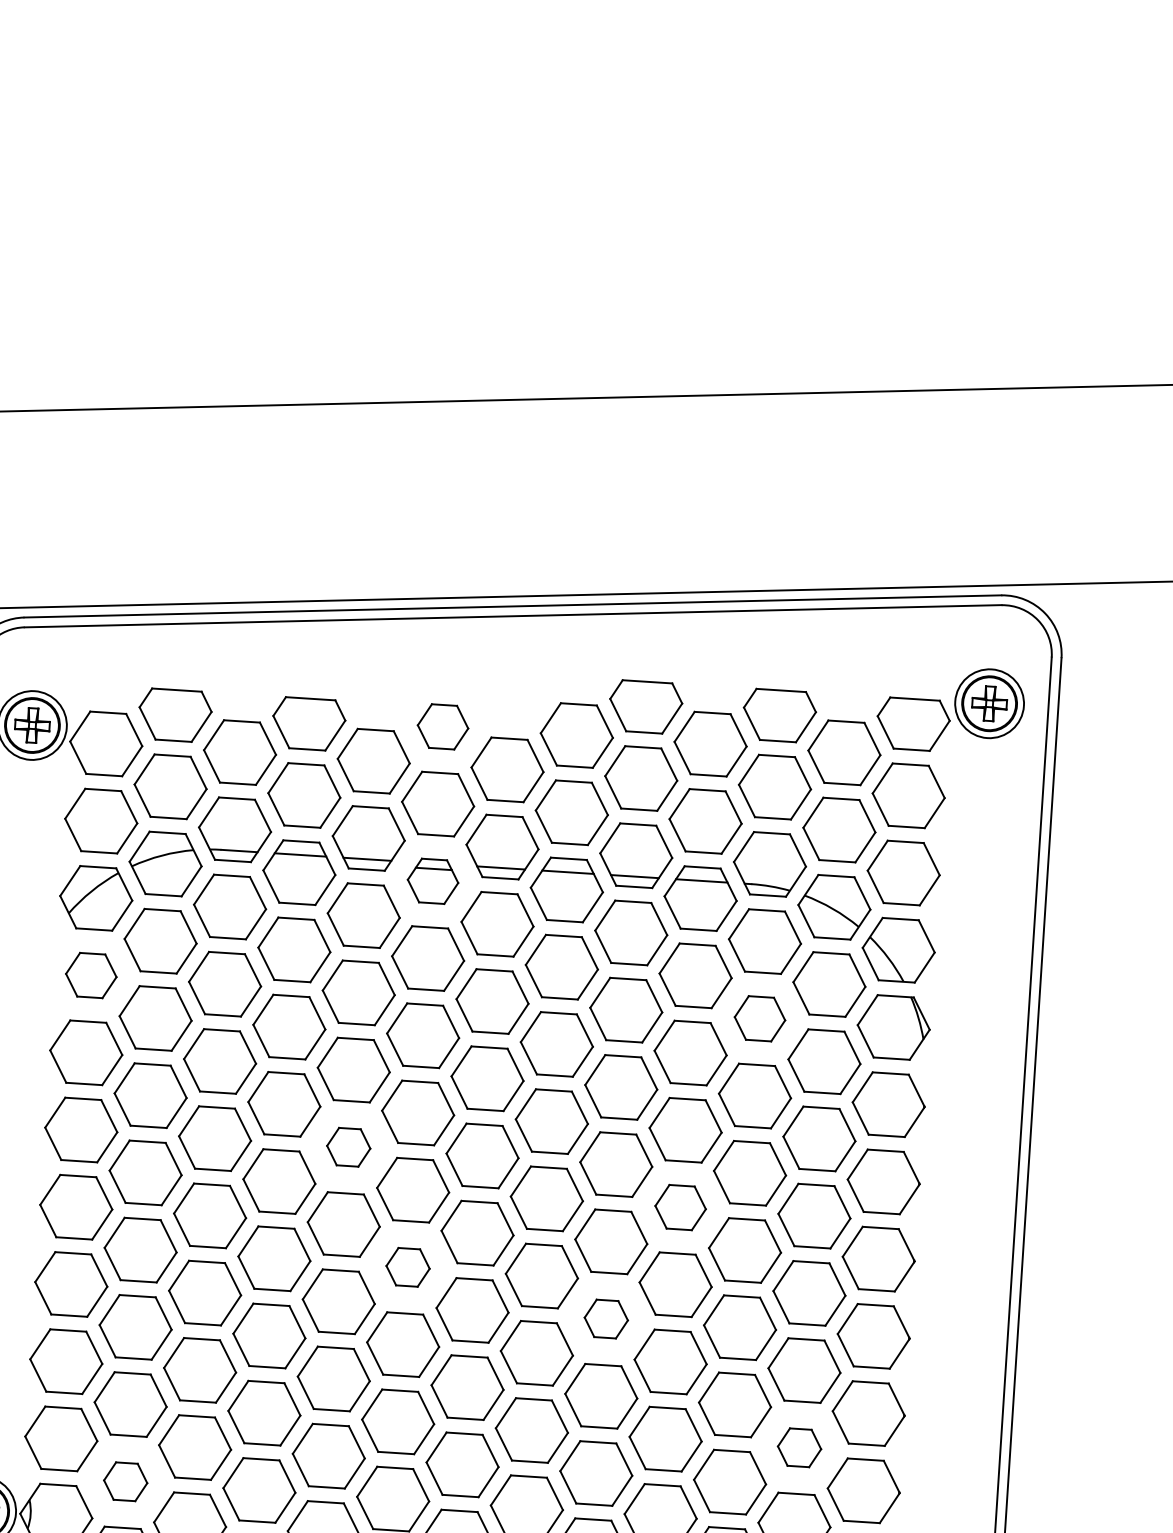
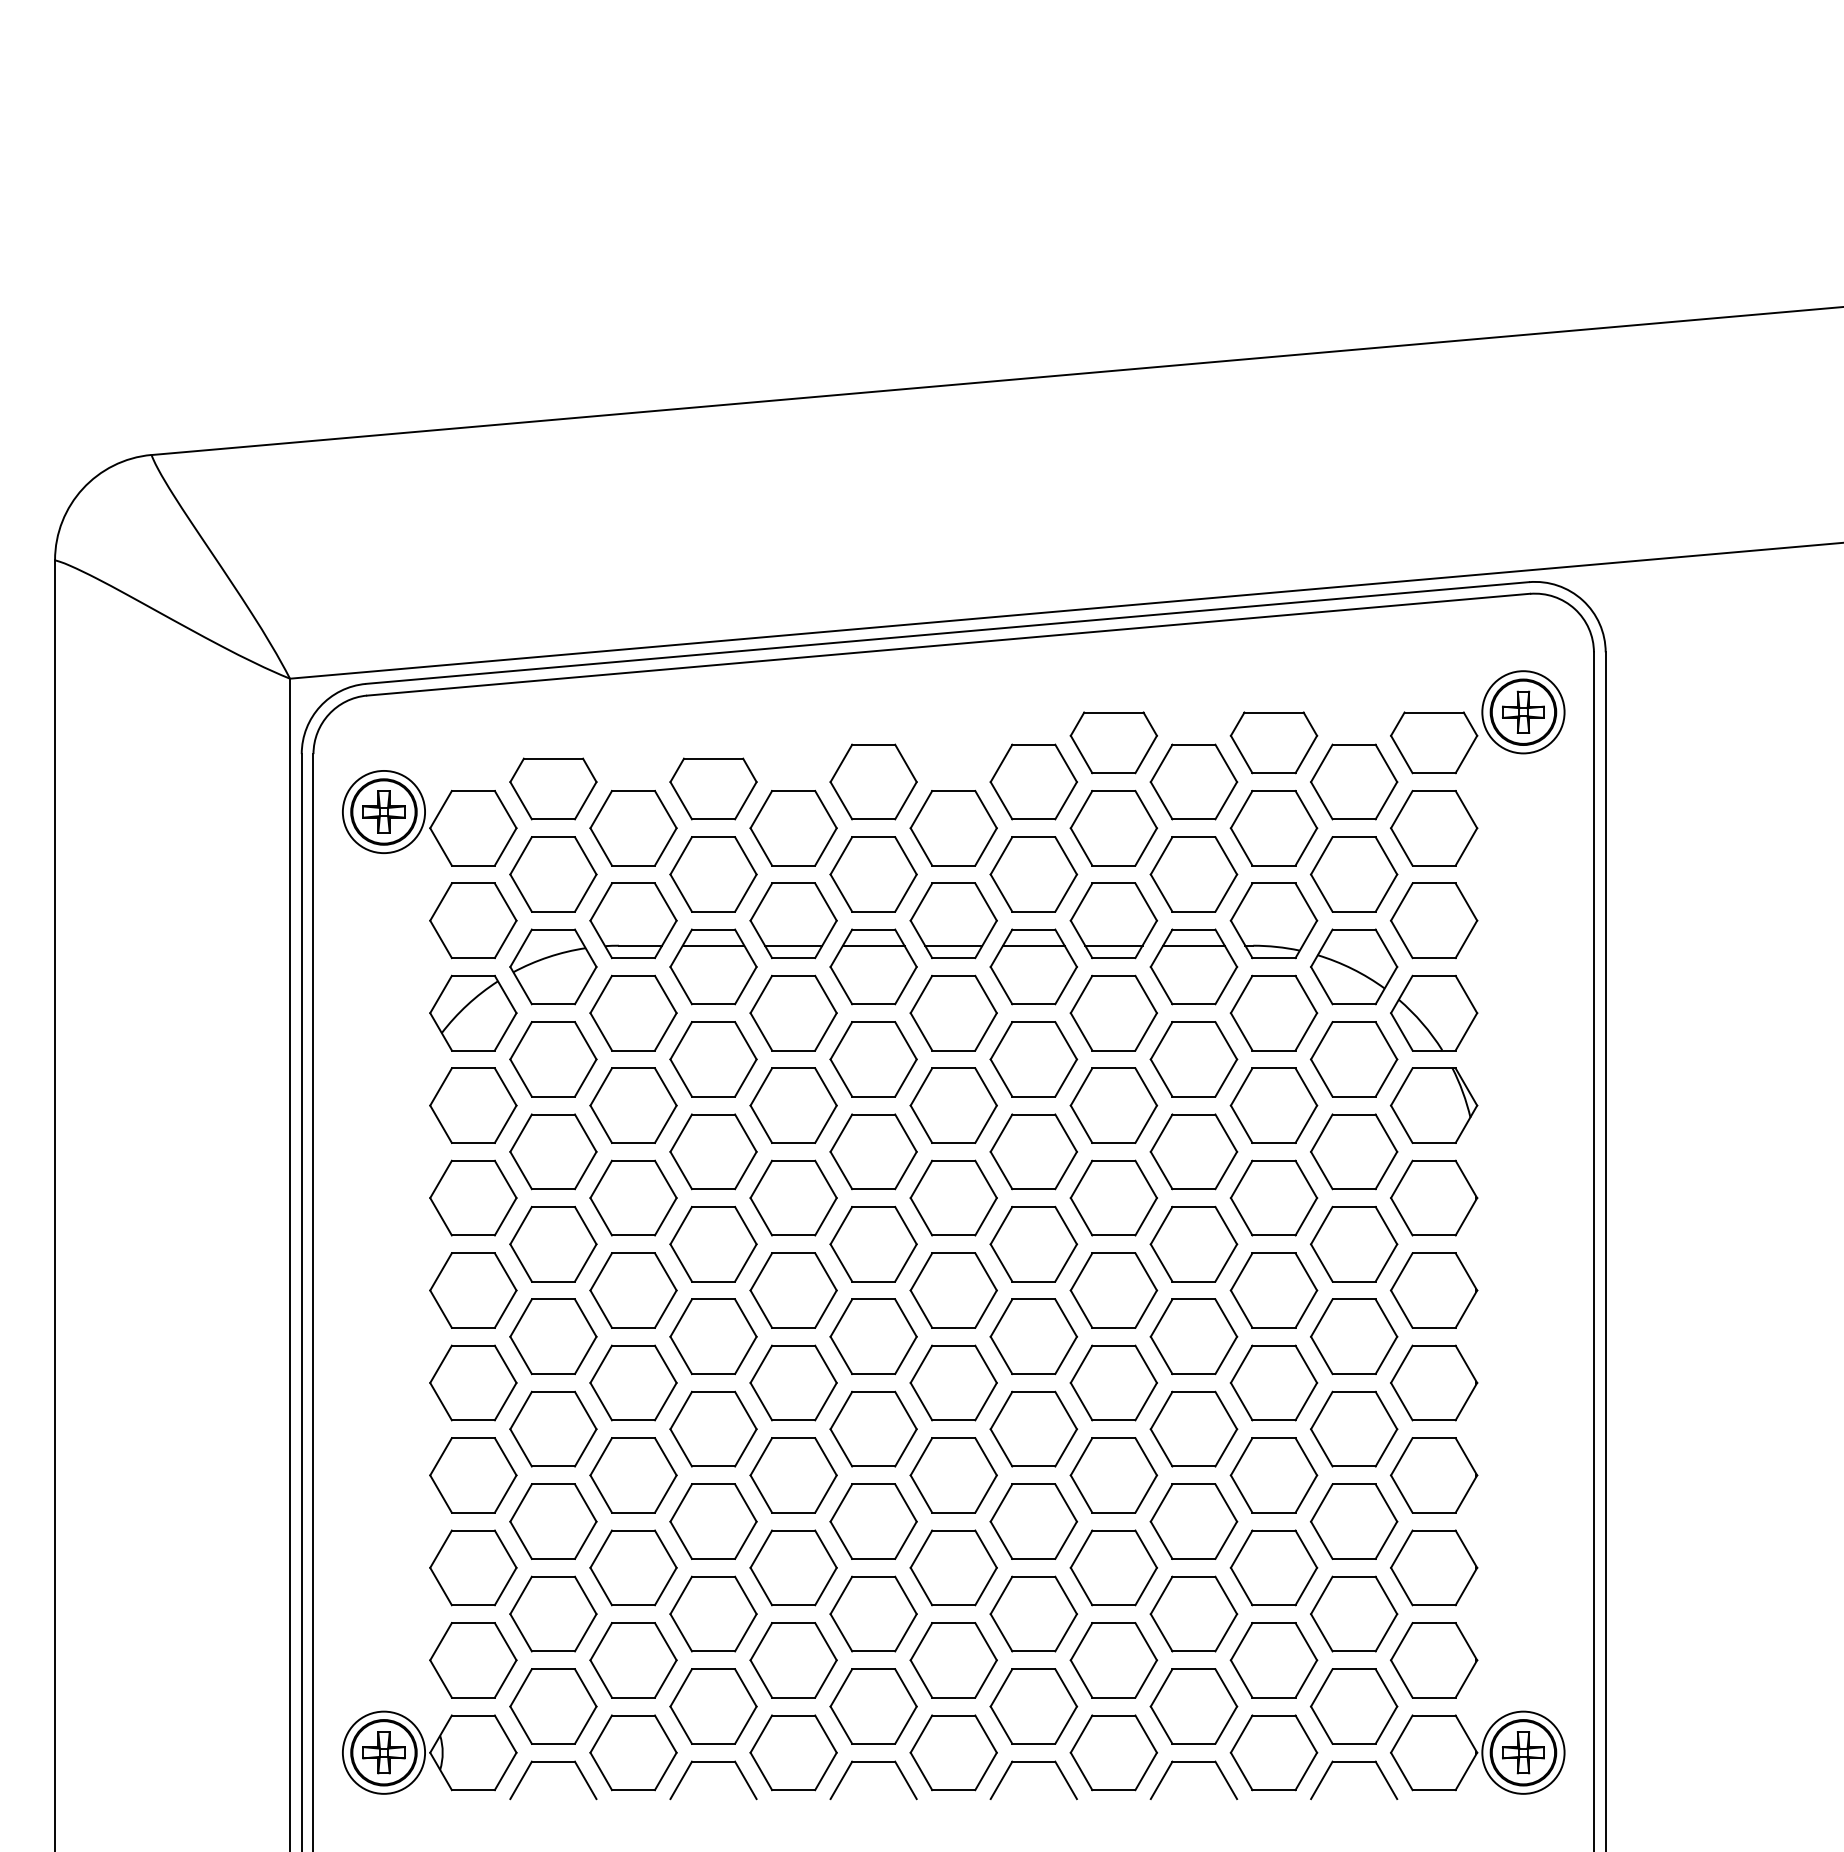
part: (442, 726) -> (873, 781), size x1.43
part: (432, 880) -> (873, 966), size x1.43
part: (91, 975) -> (473, 1105), size x1.43
part: (759, 1018) -> (1273, 1105), size x1.43
part: (348, 1147) -> (793, 1290), size x1.67
part: (680, 1207) -> (1193, 1336), size x1.43
part: (408, 1266) -> (873, 1428), size x1.67
part: (605, 1319) -> (1113, 1475), size x1.67
part: (799, 1447) -> (1354, 1613), size x1.67
part: (125, 1481) -> (553, 1706), size x1.67

